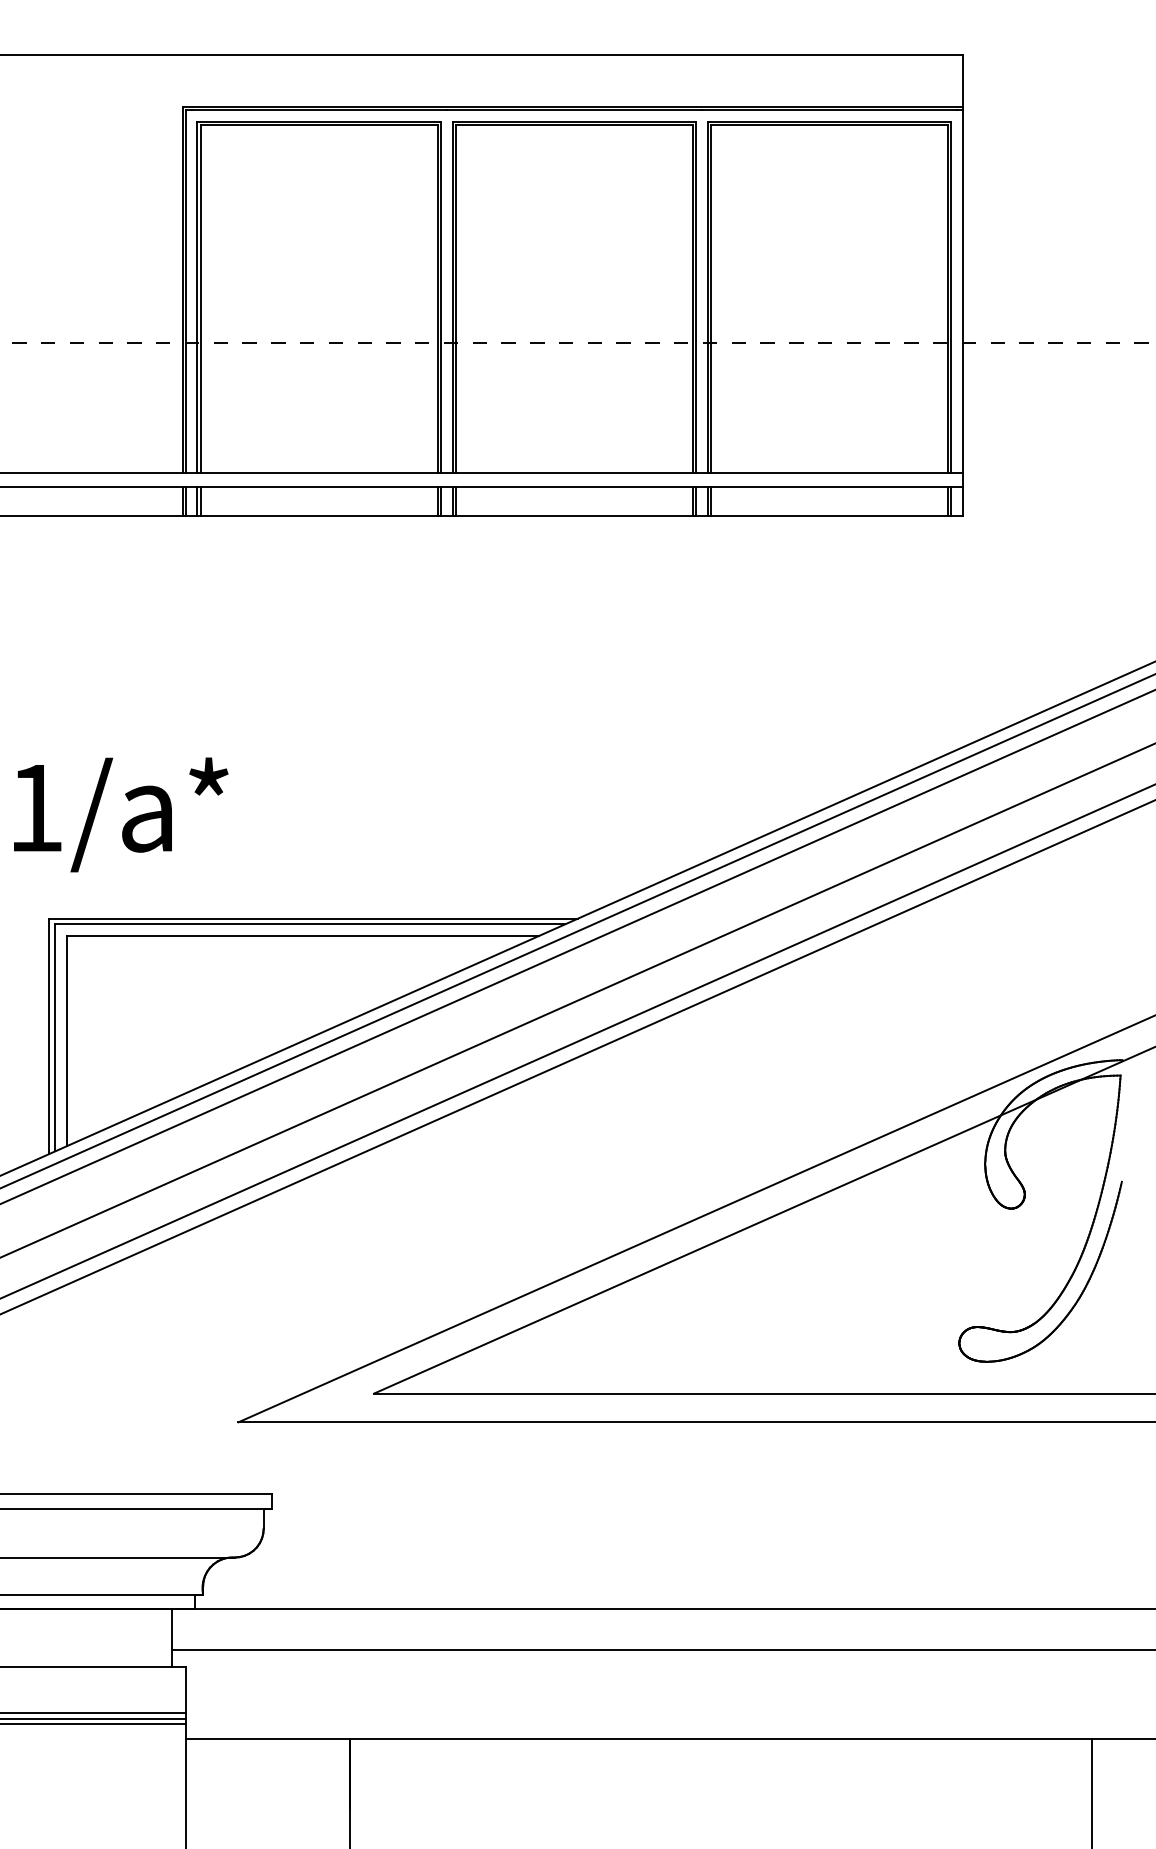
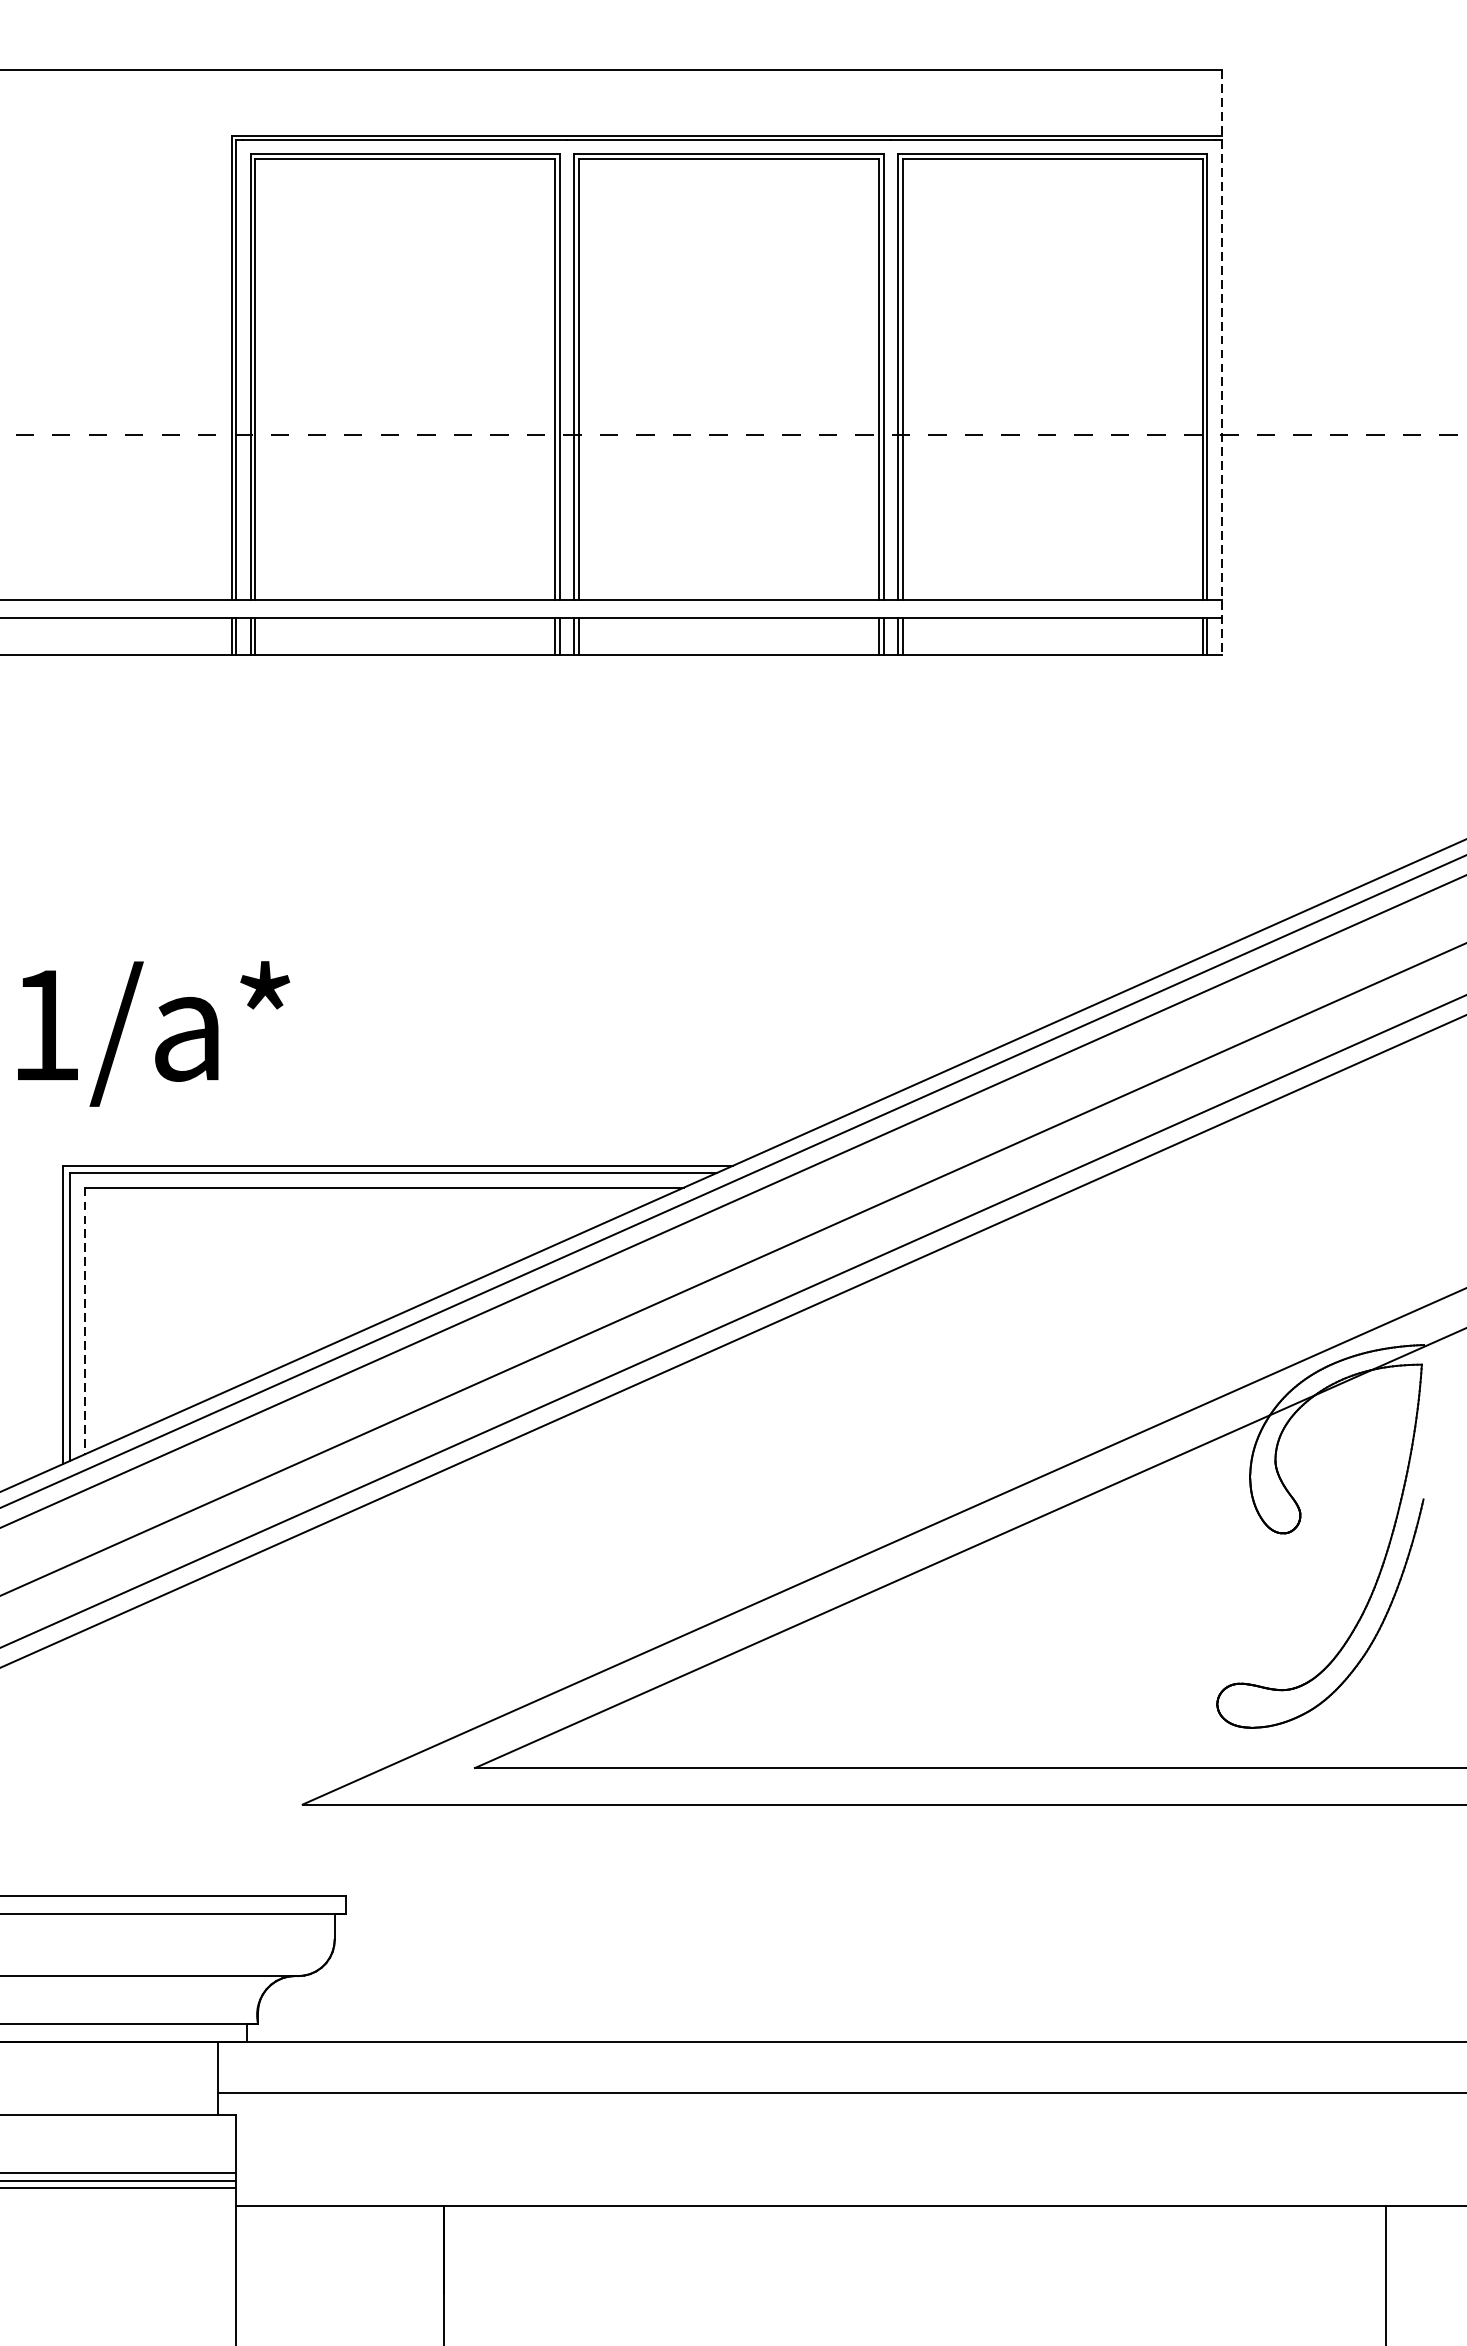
line: (962, 286) -> (1221, 363), solid -> dashed
line: (66, 1041) -> (84, 1321), solid -> dashed

